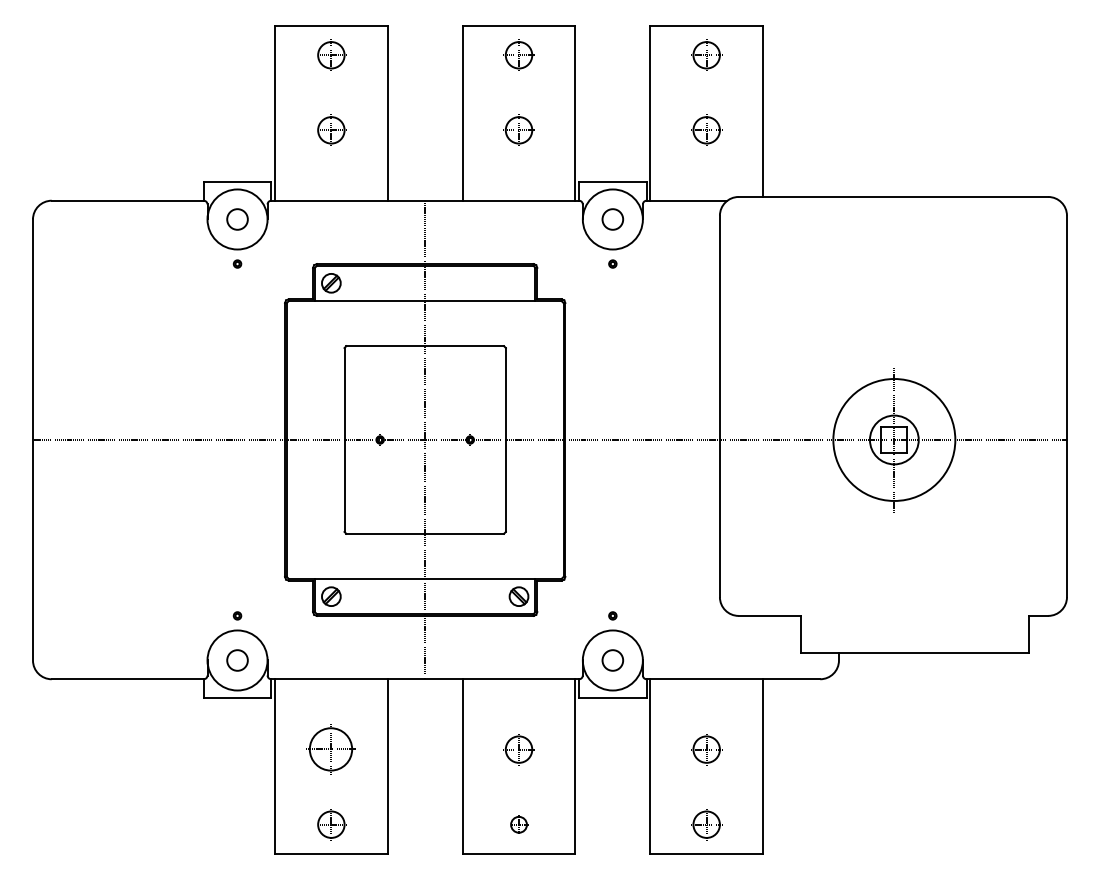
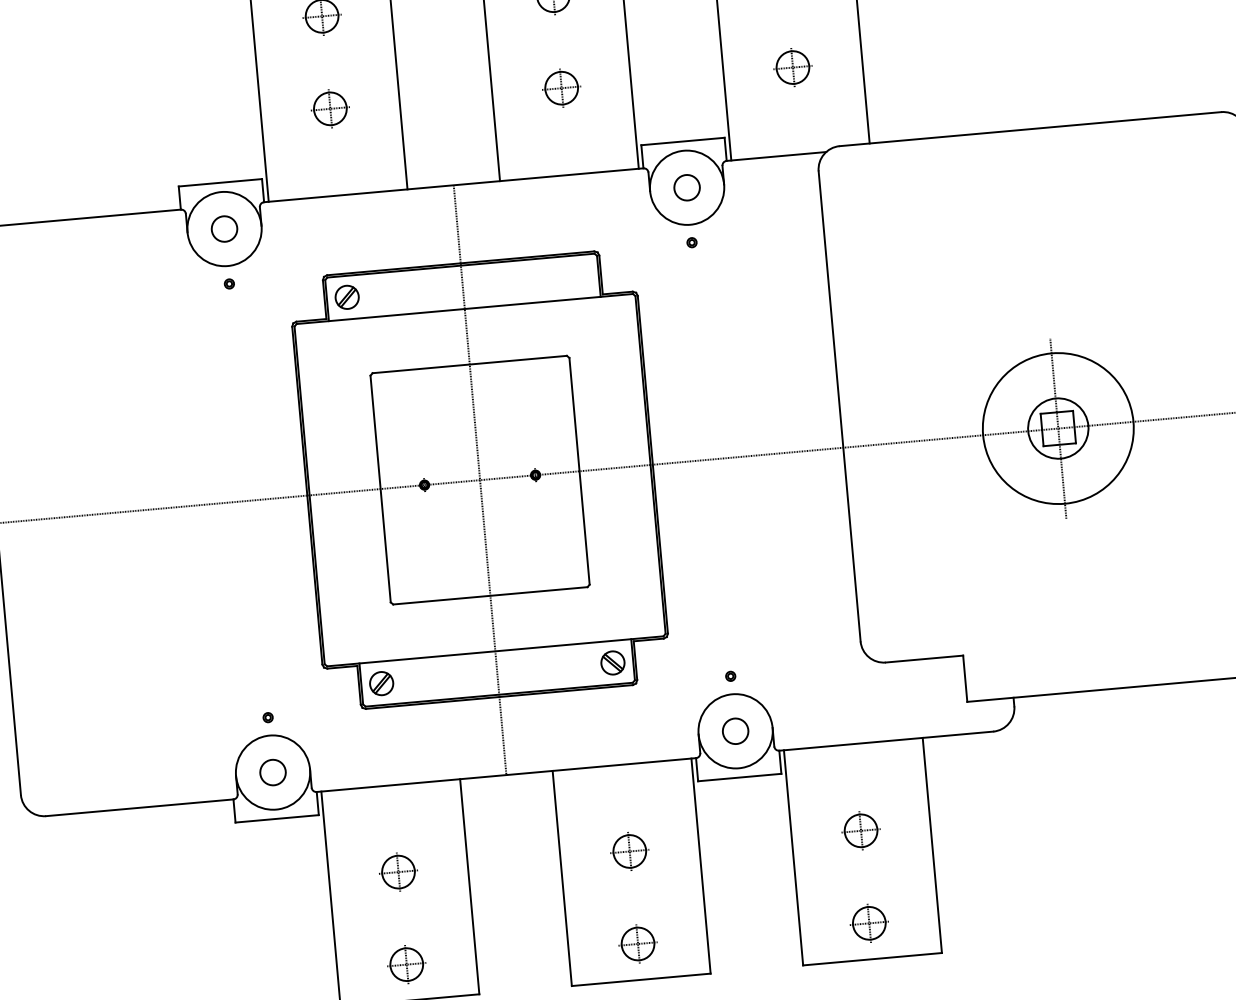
part: (331, 749) -> (398, 871), size x0.62
part: (518, 824) -> (637, 943), size x1.67

